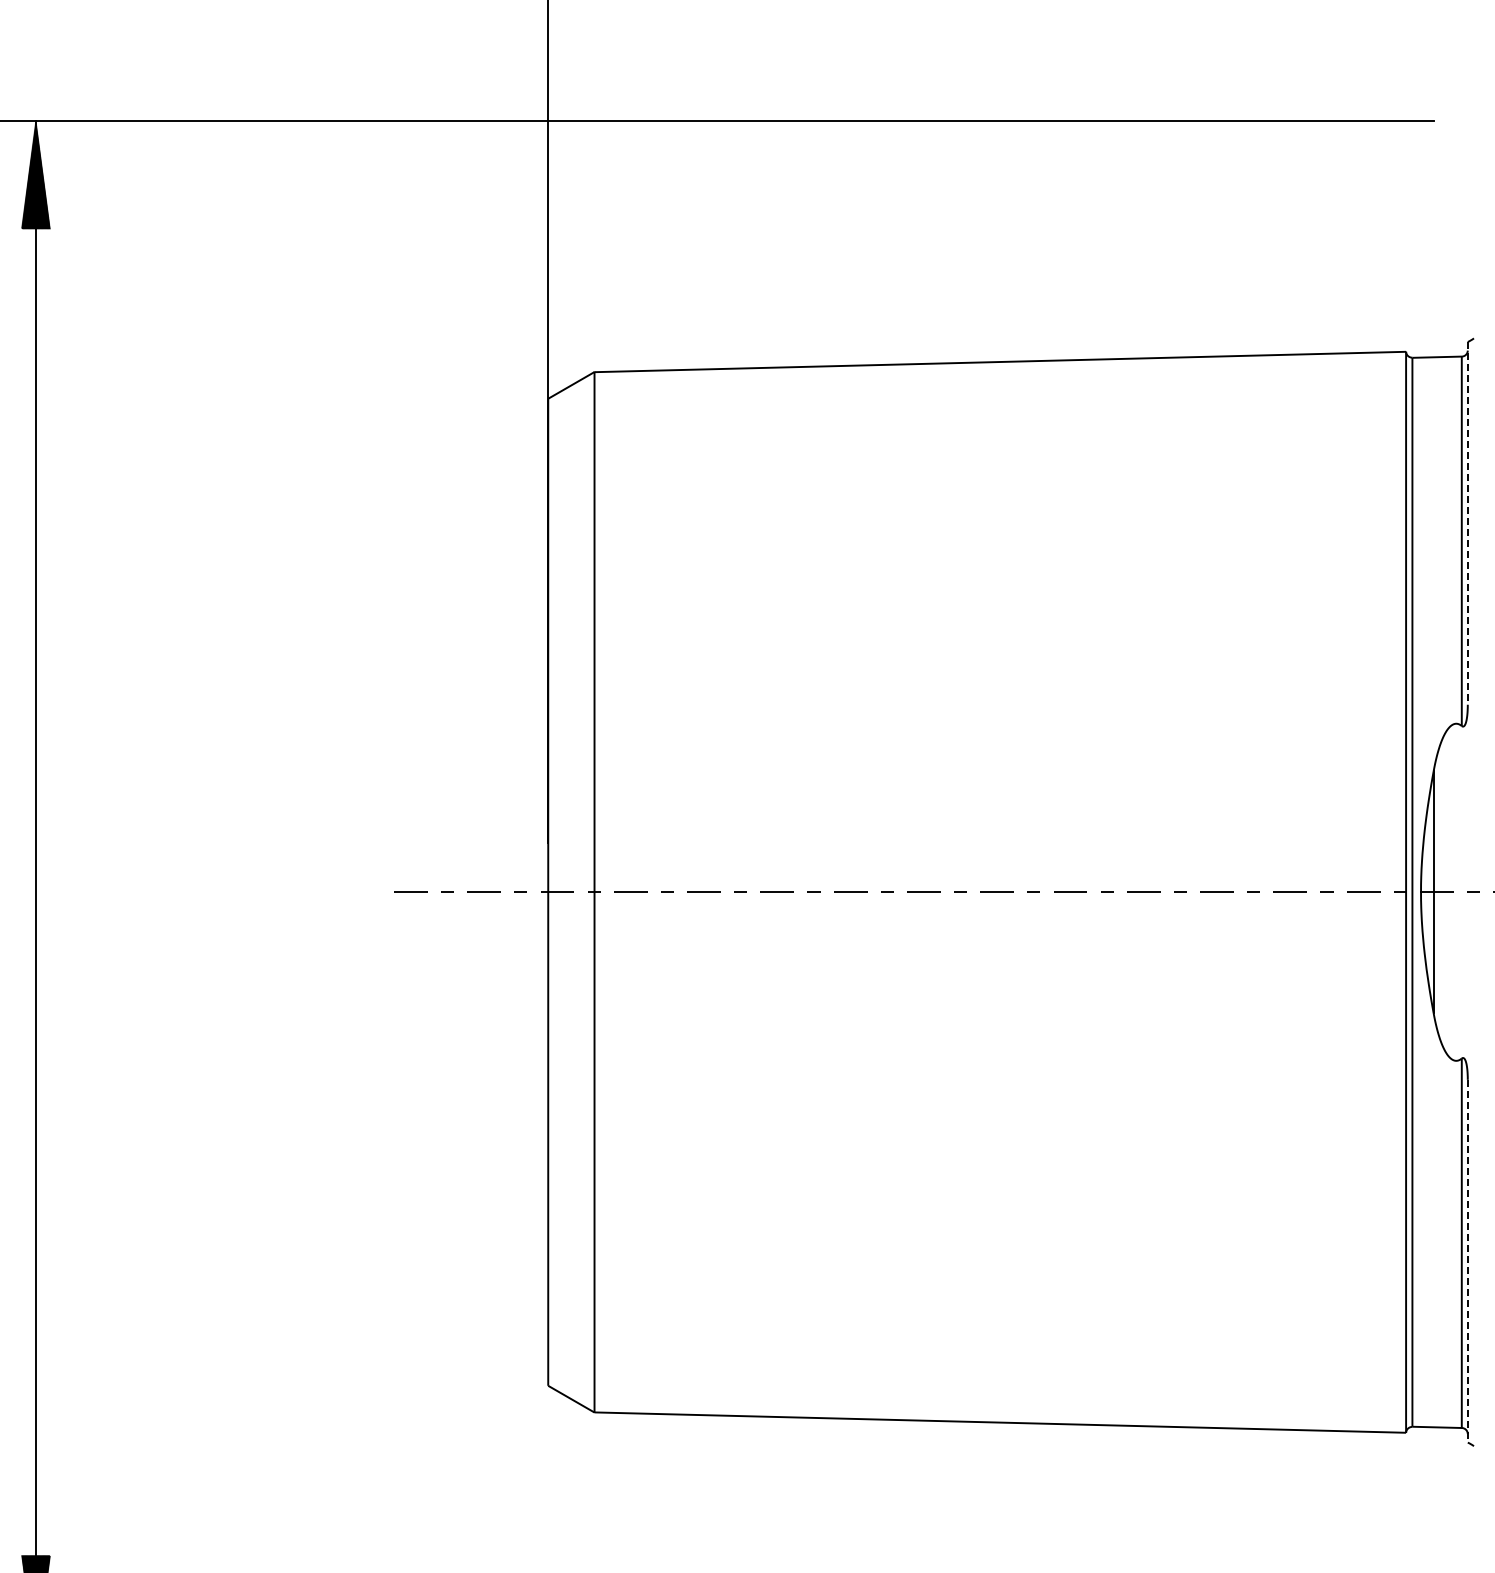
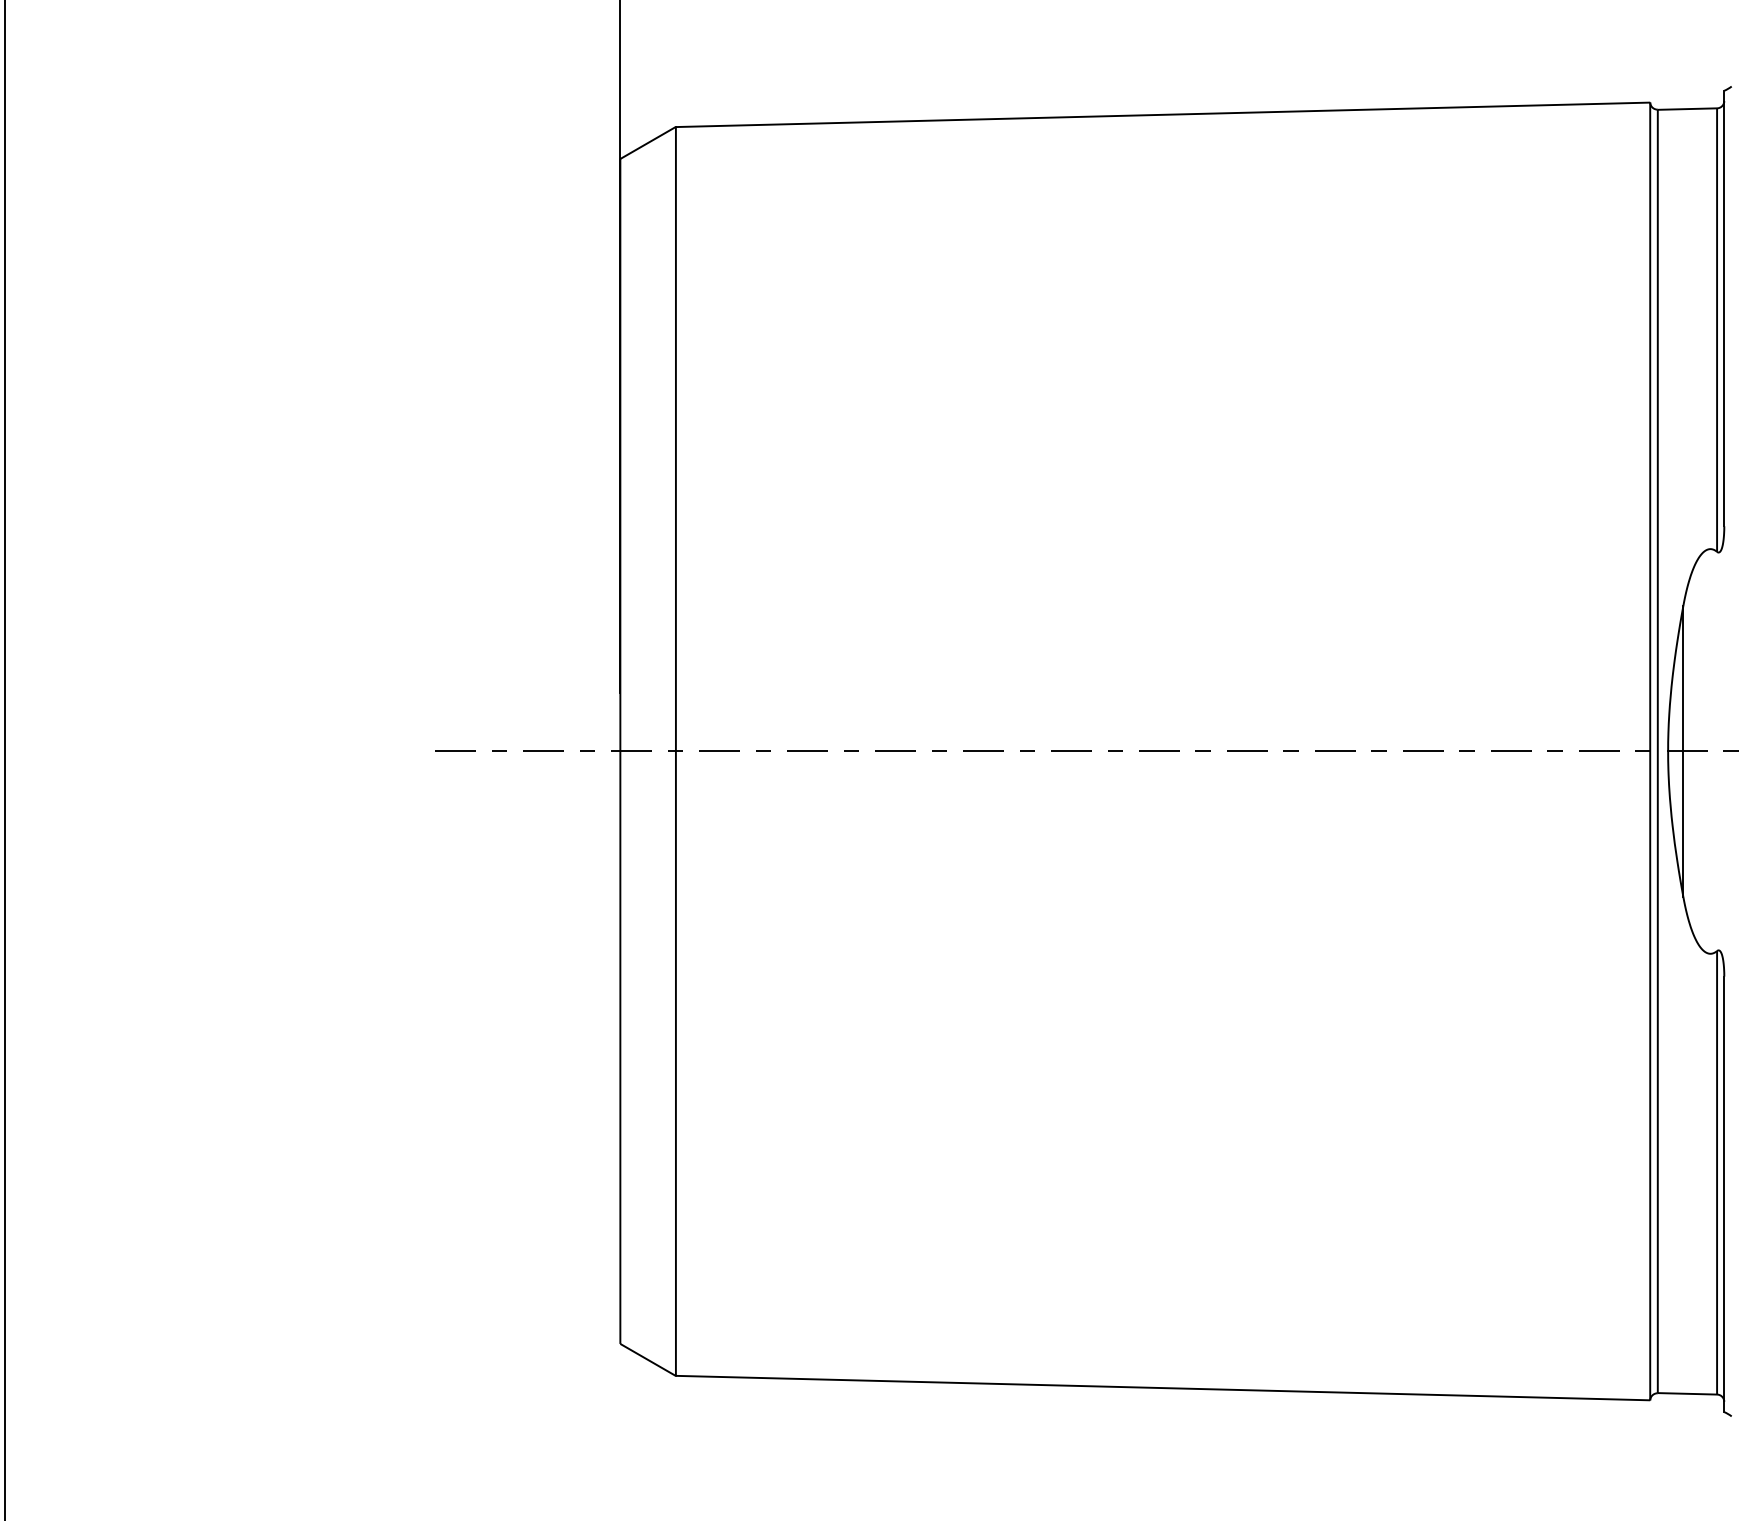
line: (1467, 523) -> (1723, 308), dashed -> solid
line: (1467, 1261) -> (1723, 1194), dashed -> solid

